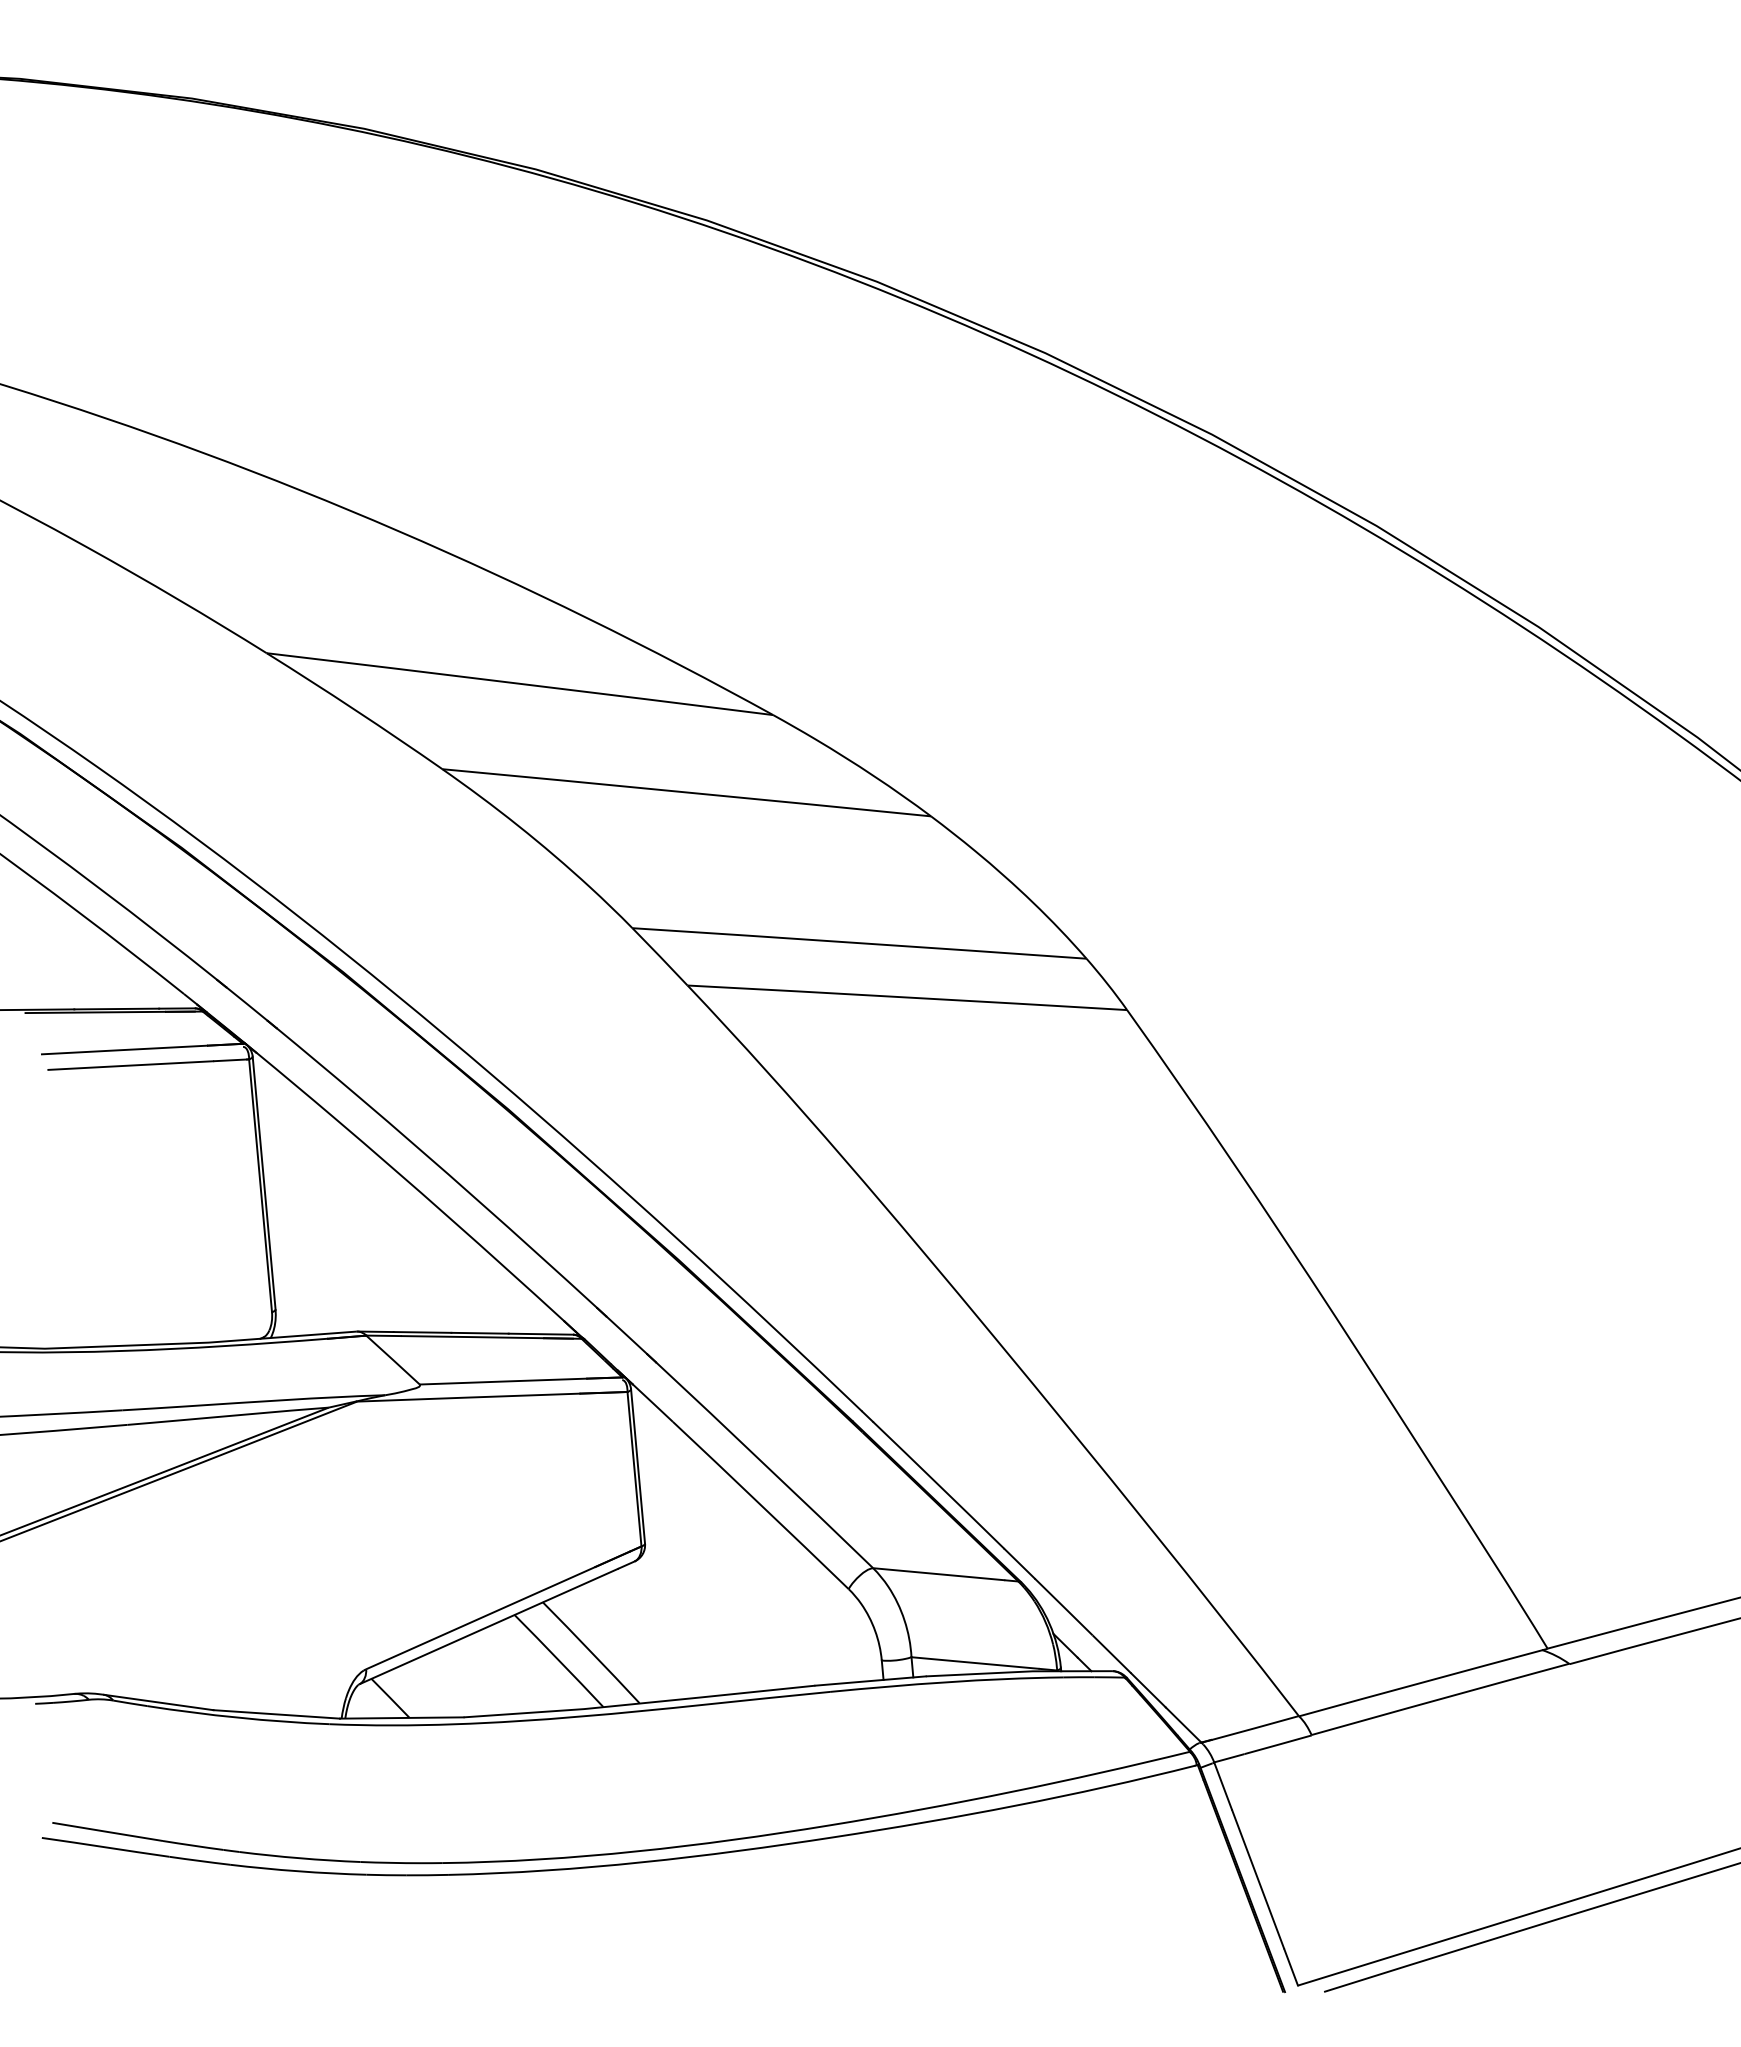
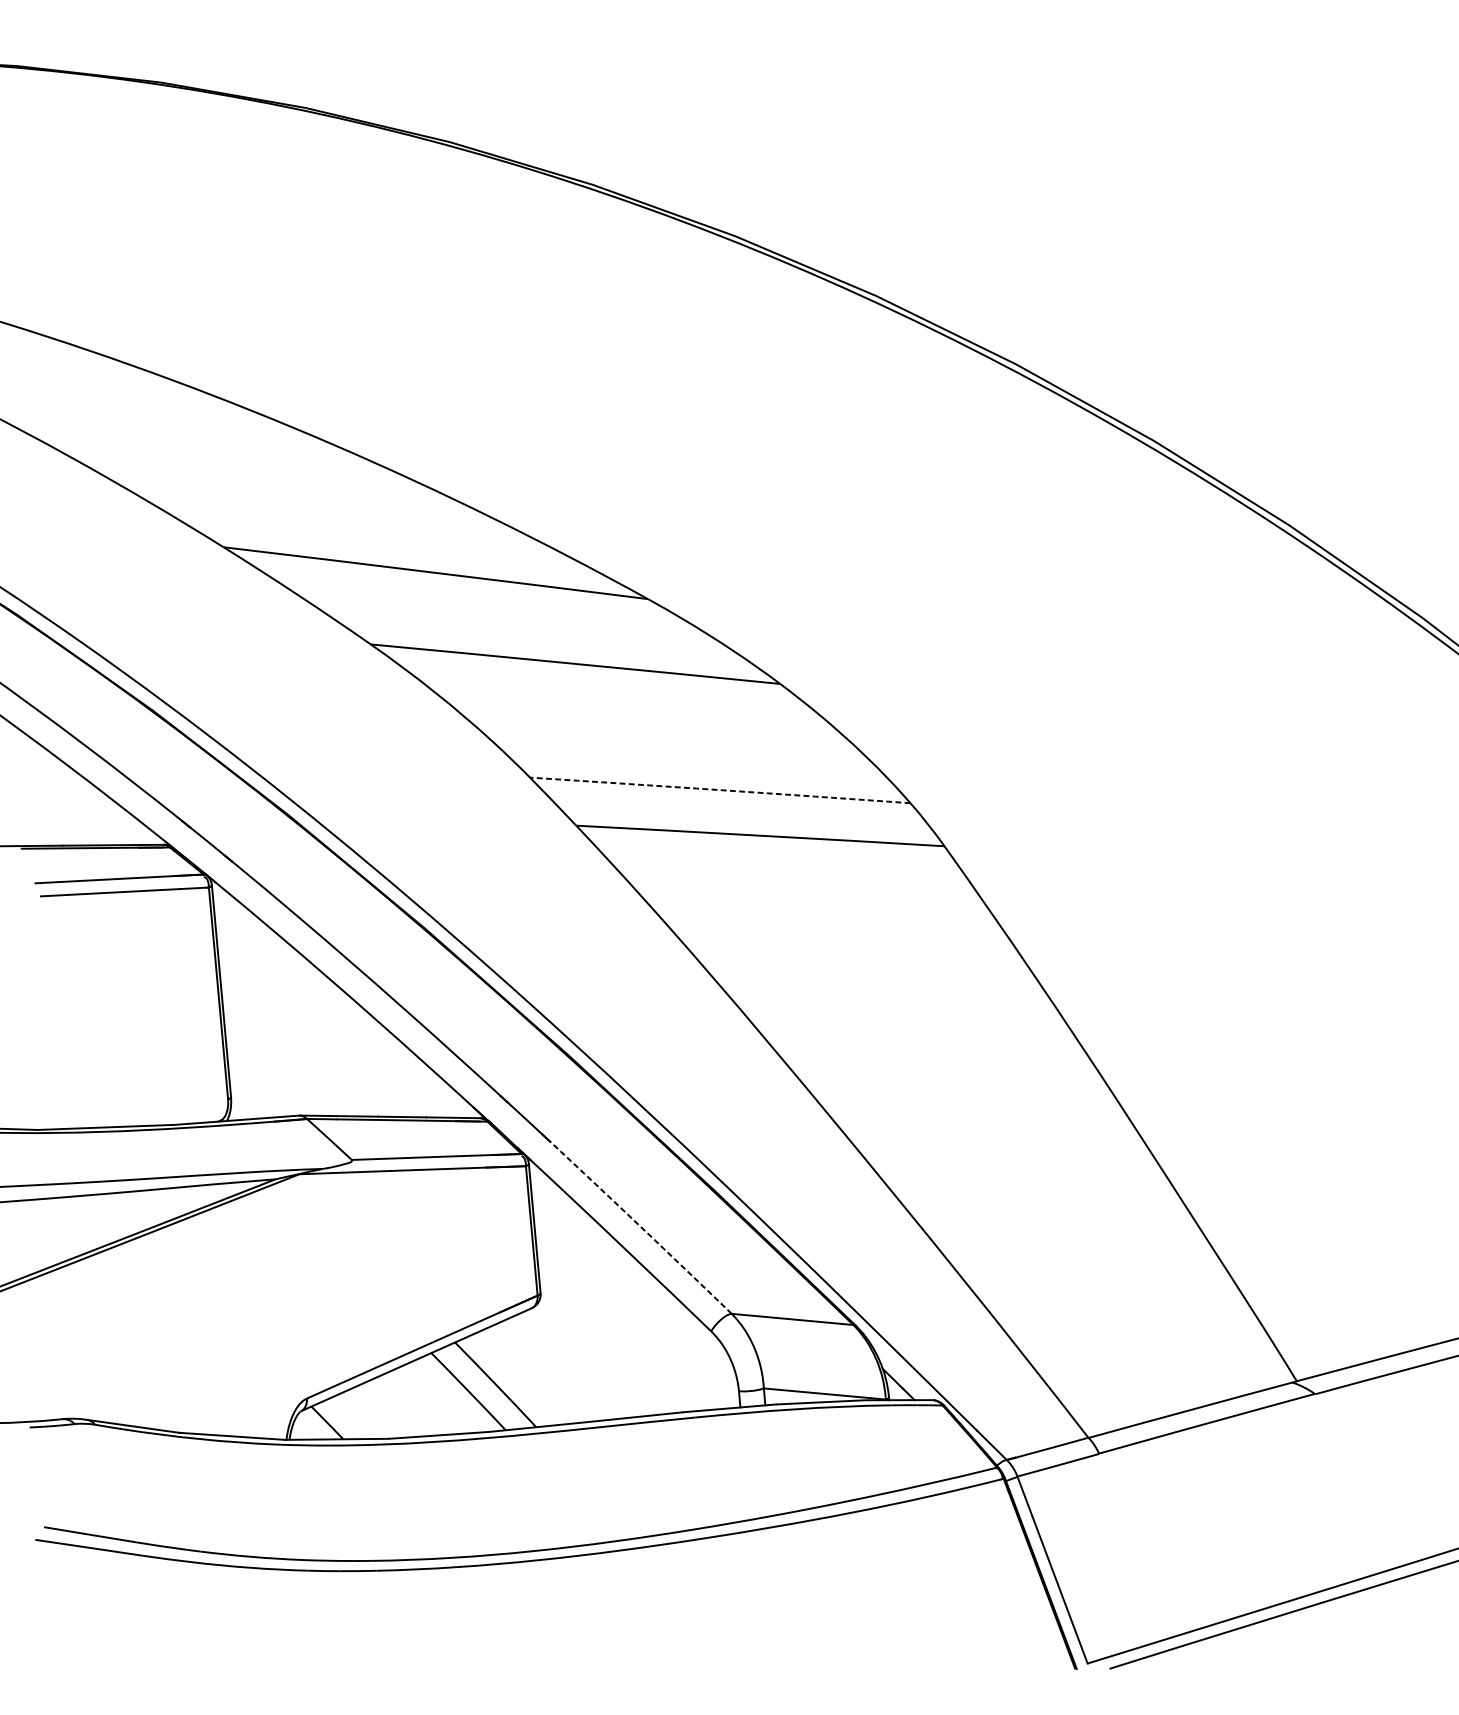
arc: (859, 943) -> (720, 790), solid -> dashed
arc: (765, 1464) -> (641, 1226), solid -> dashed

